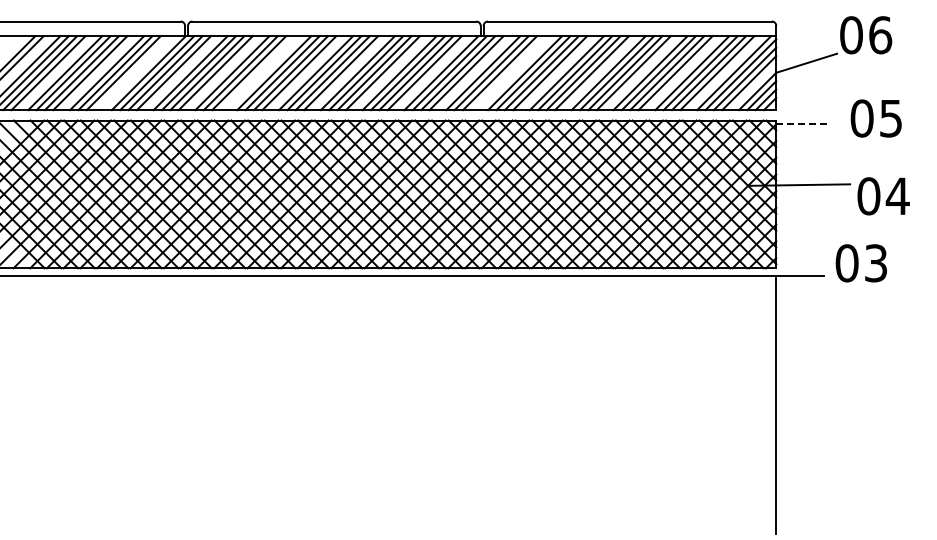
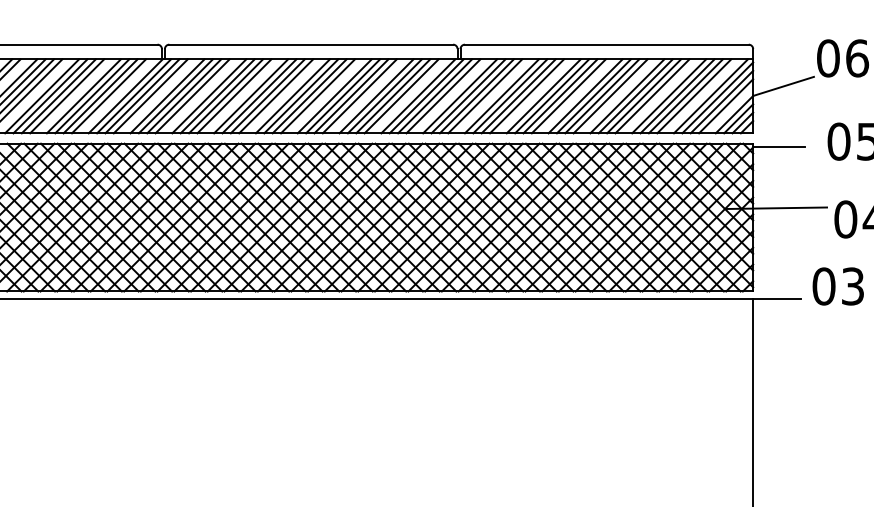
line: (132, 73) -> (109, 96), added
line: (257, 73) -> (234, 96), added
line: (508, 73) -> (485, 96), added
line: (802, 124) -> (779, 147), dashed -> solid

